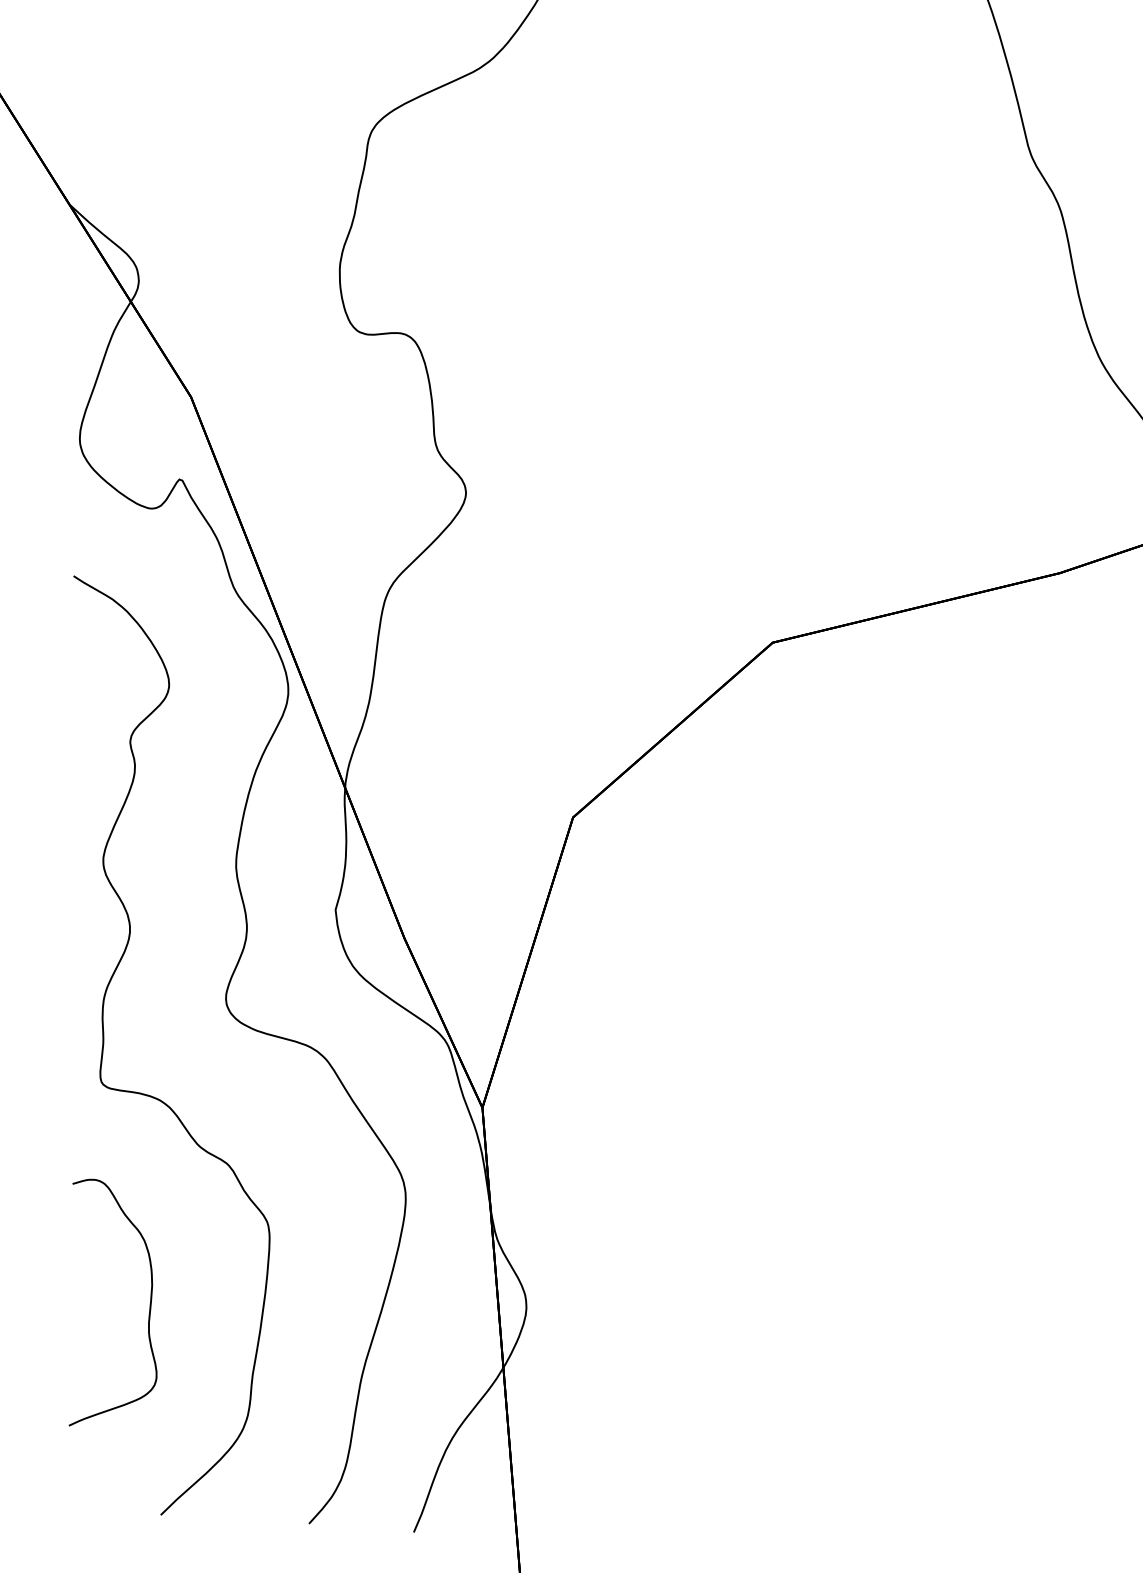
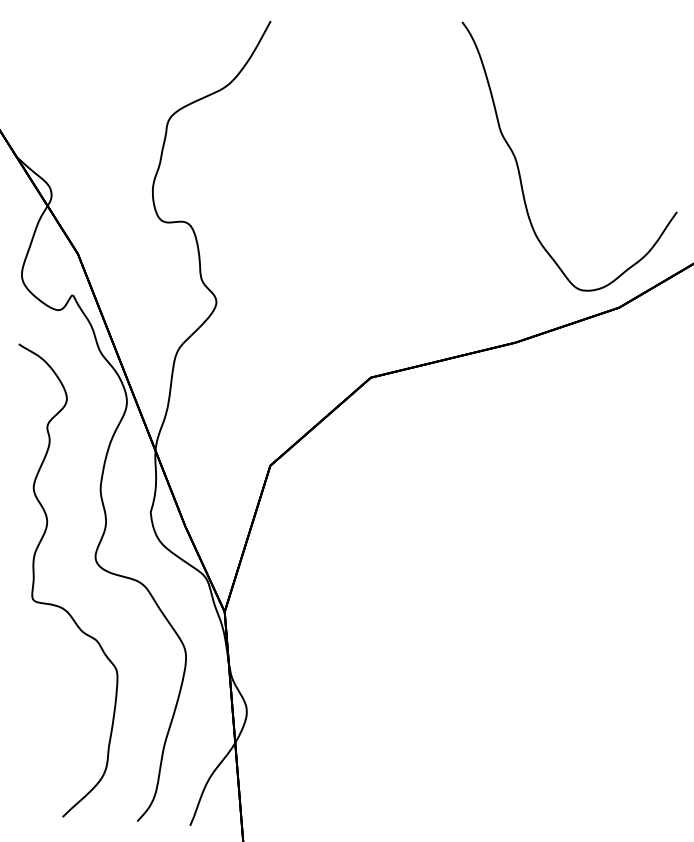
curve: (148, 1301) -> (56, 709), removed

